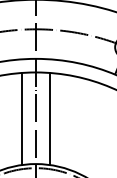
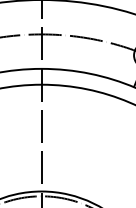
line: (21, 118) -> (24, 138), removed
line: (50, 118) -> (58, 138), removed

